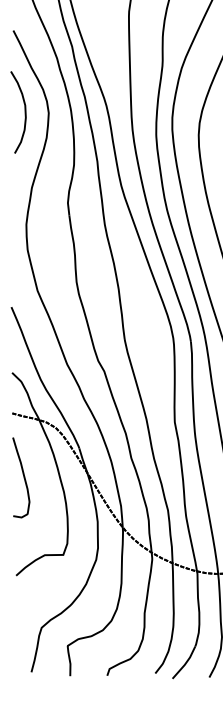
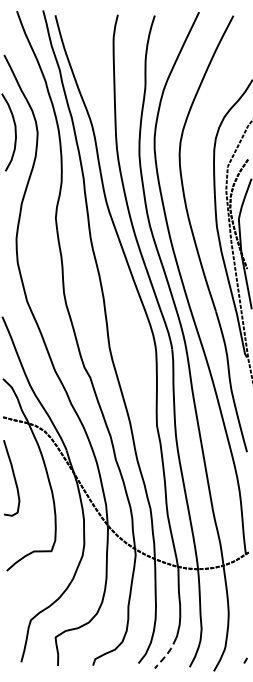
line: (184, 664) -> (166, 654), solid -> dashed

